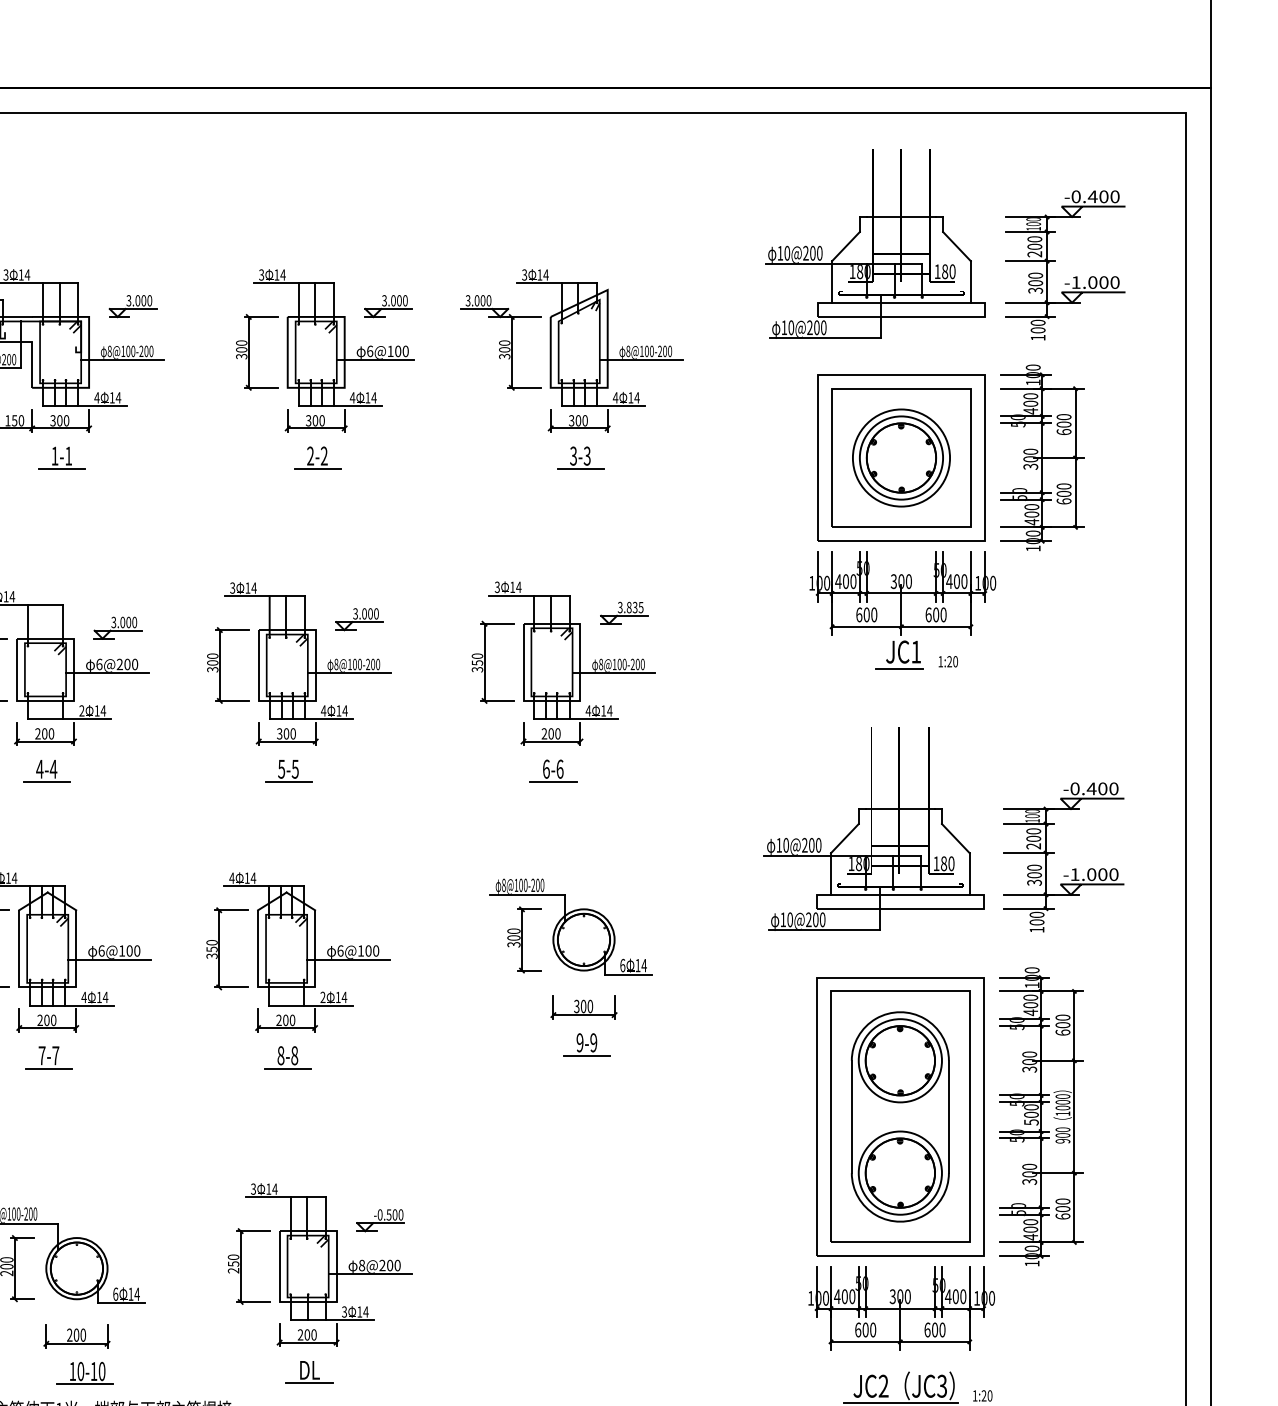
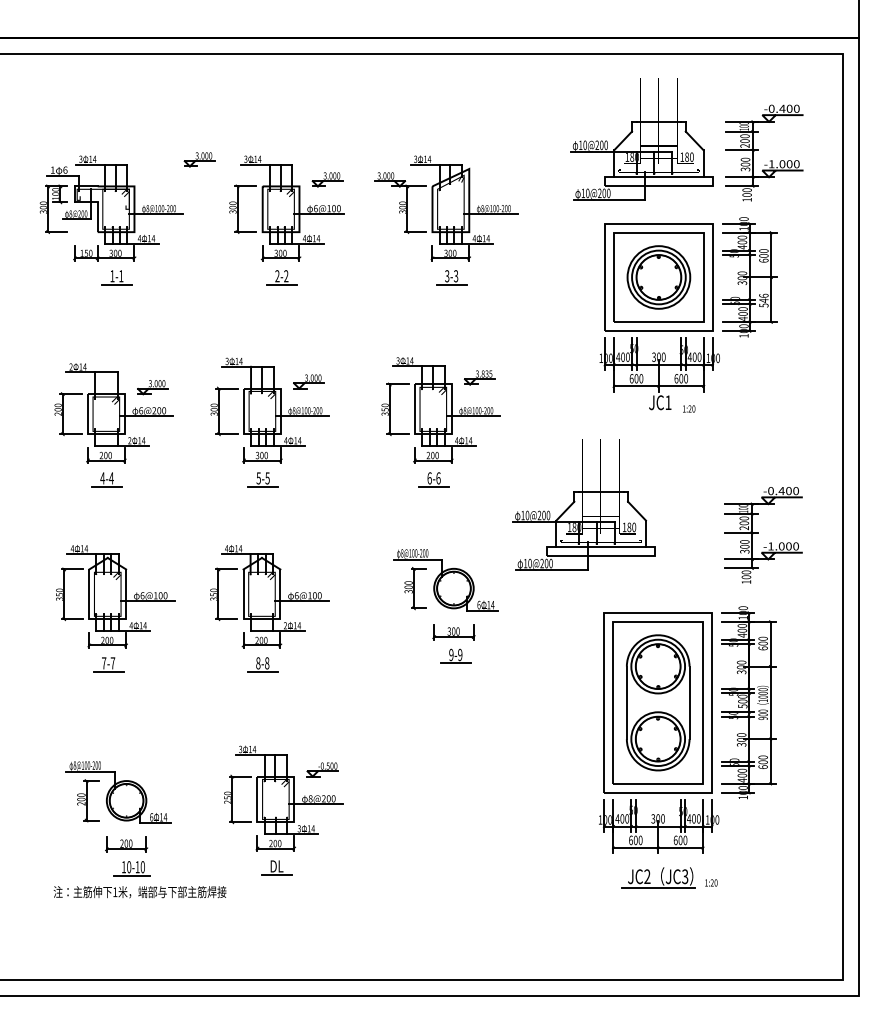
part: (132, 306) -> (199, 159), moved
text: (1063, 493) -> (763, 300), 600 -> 546
line: (899, 668) -> (657, 413), removed
part: (872, 828) -> (583, 504), moved

